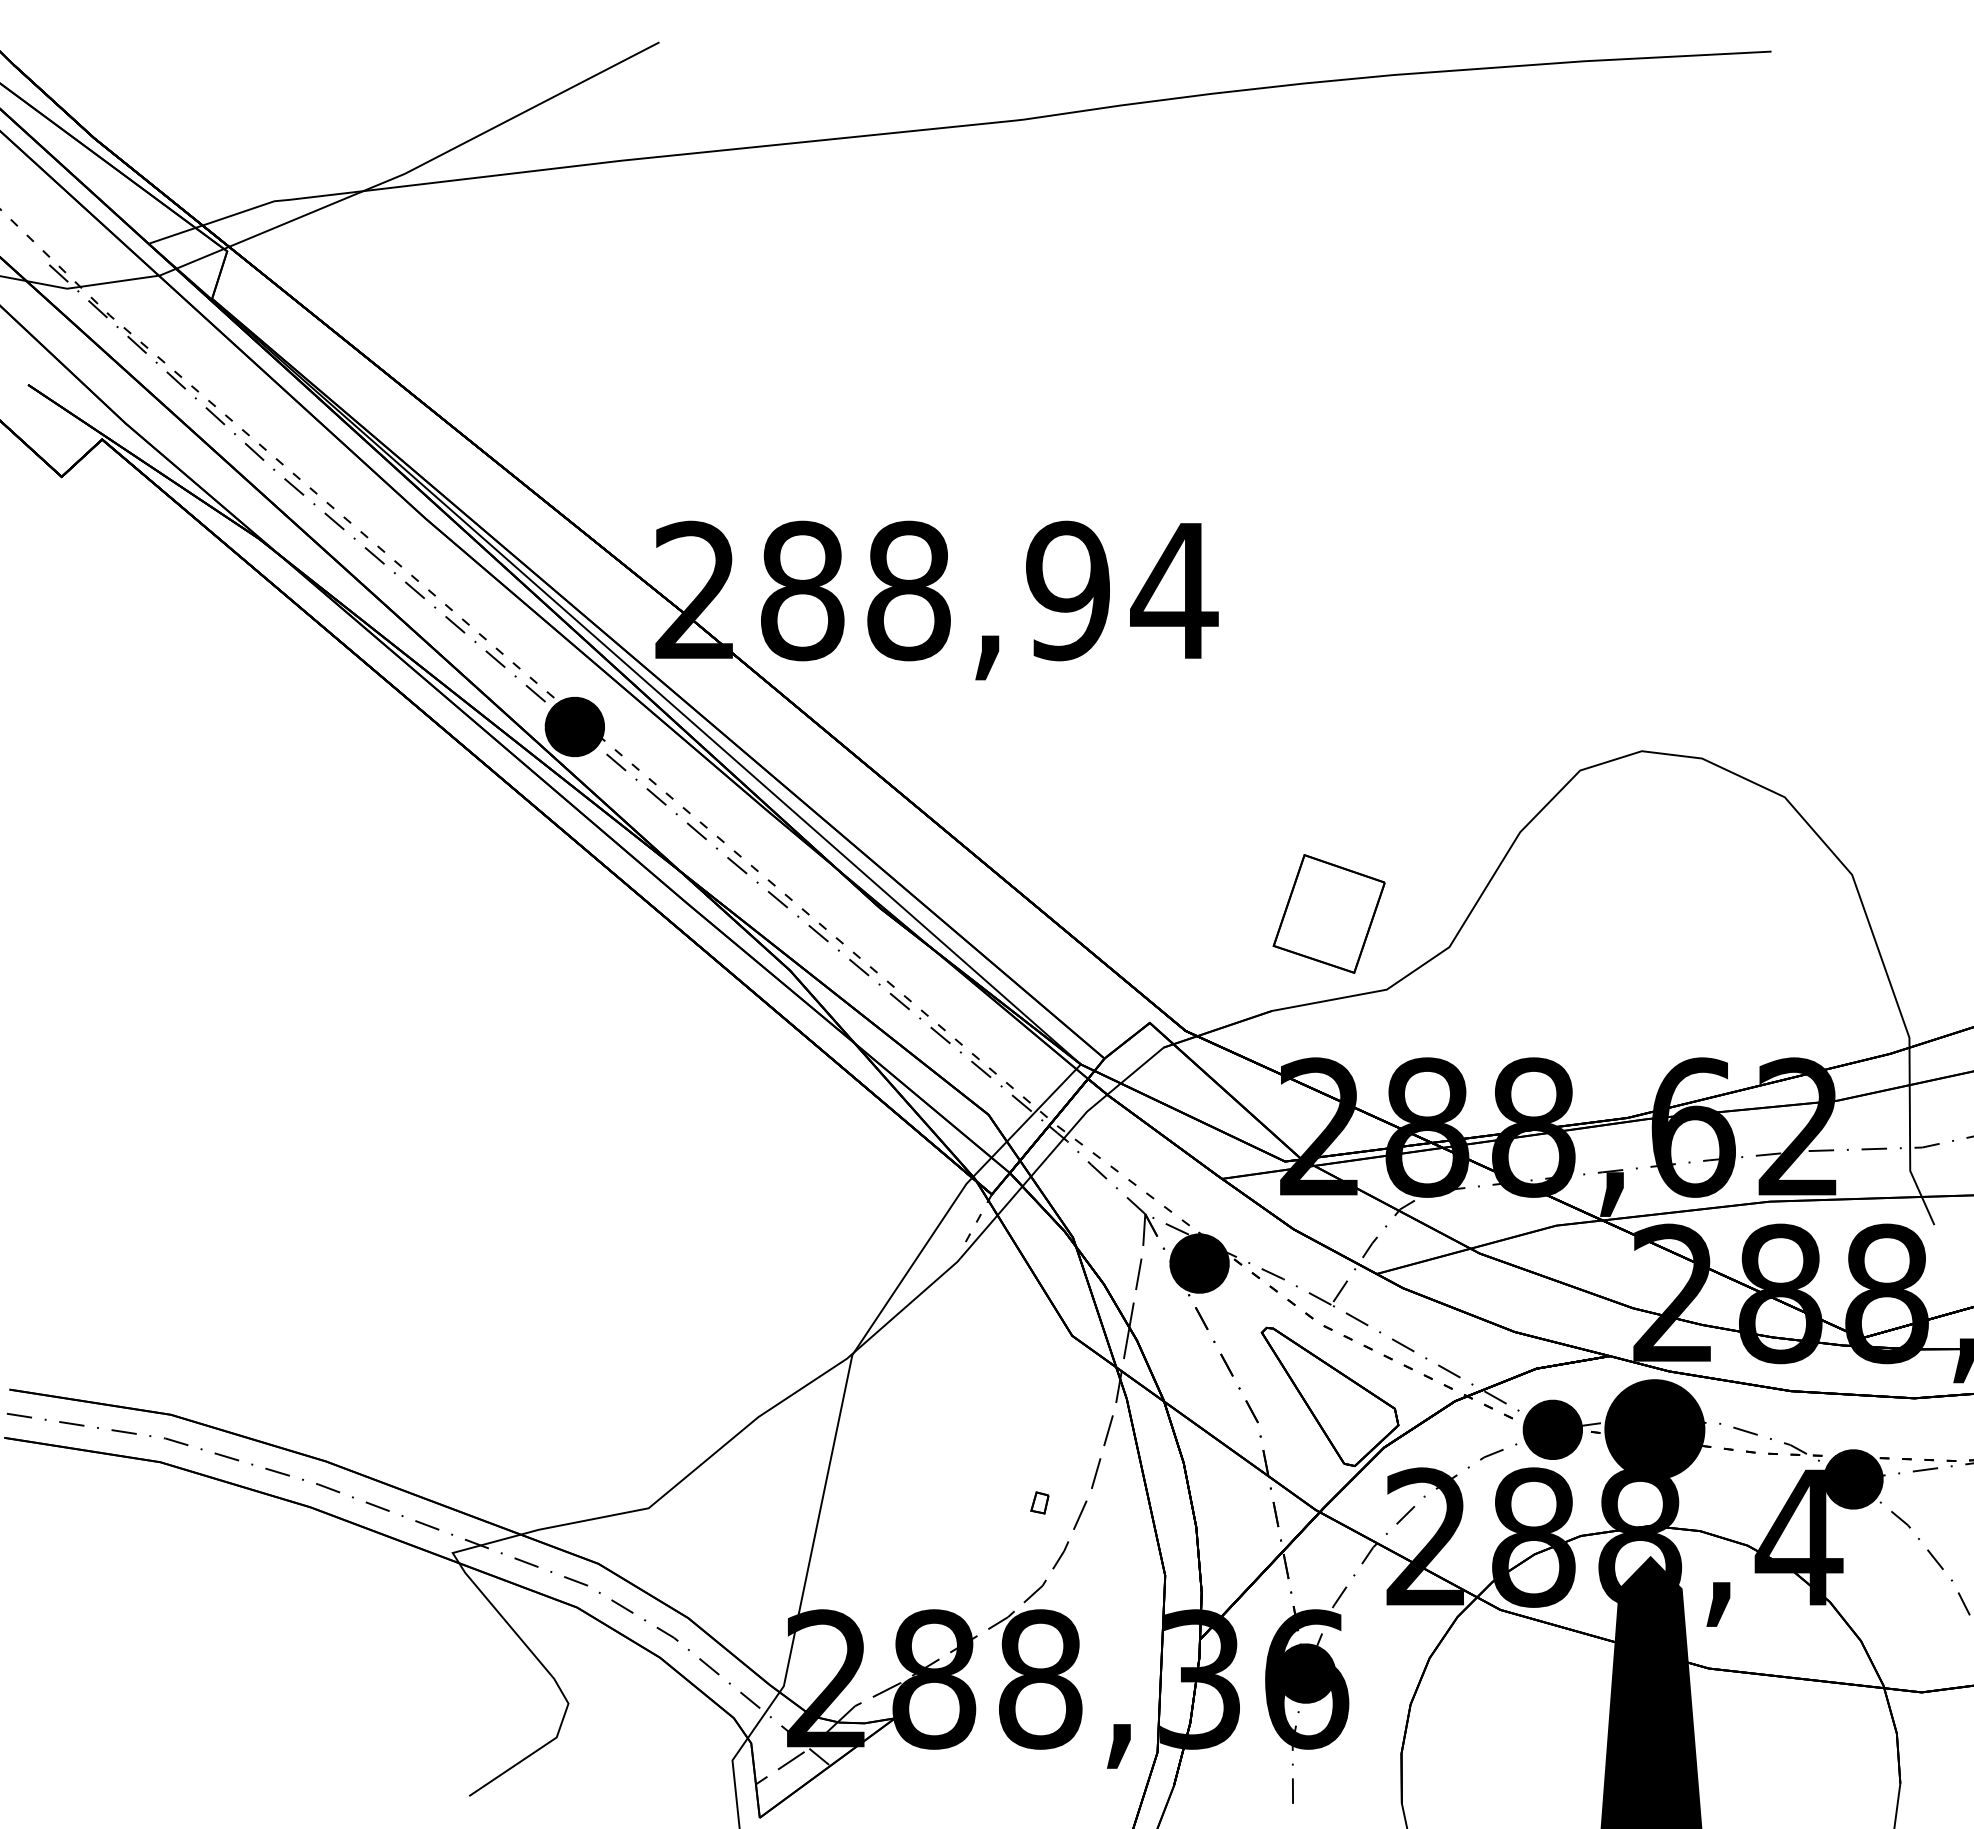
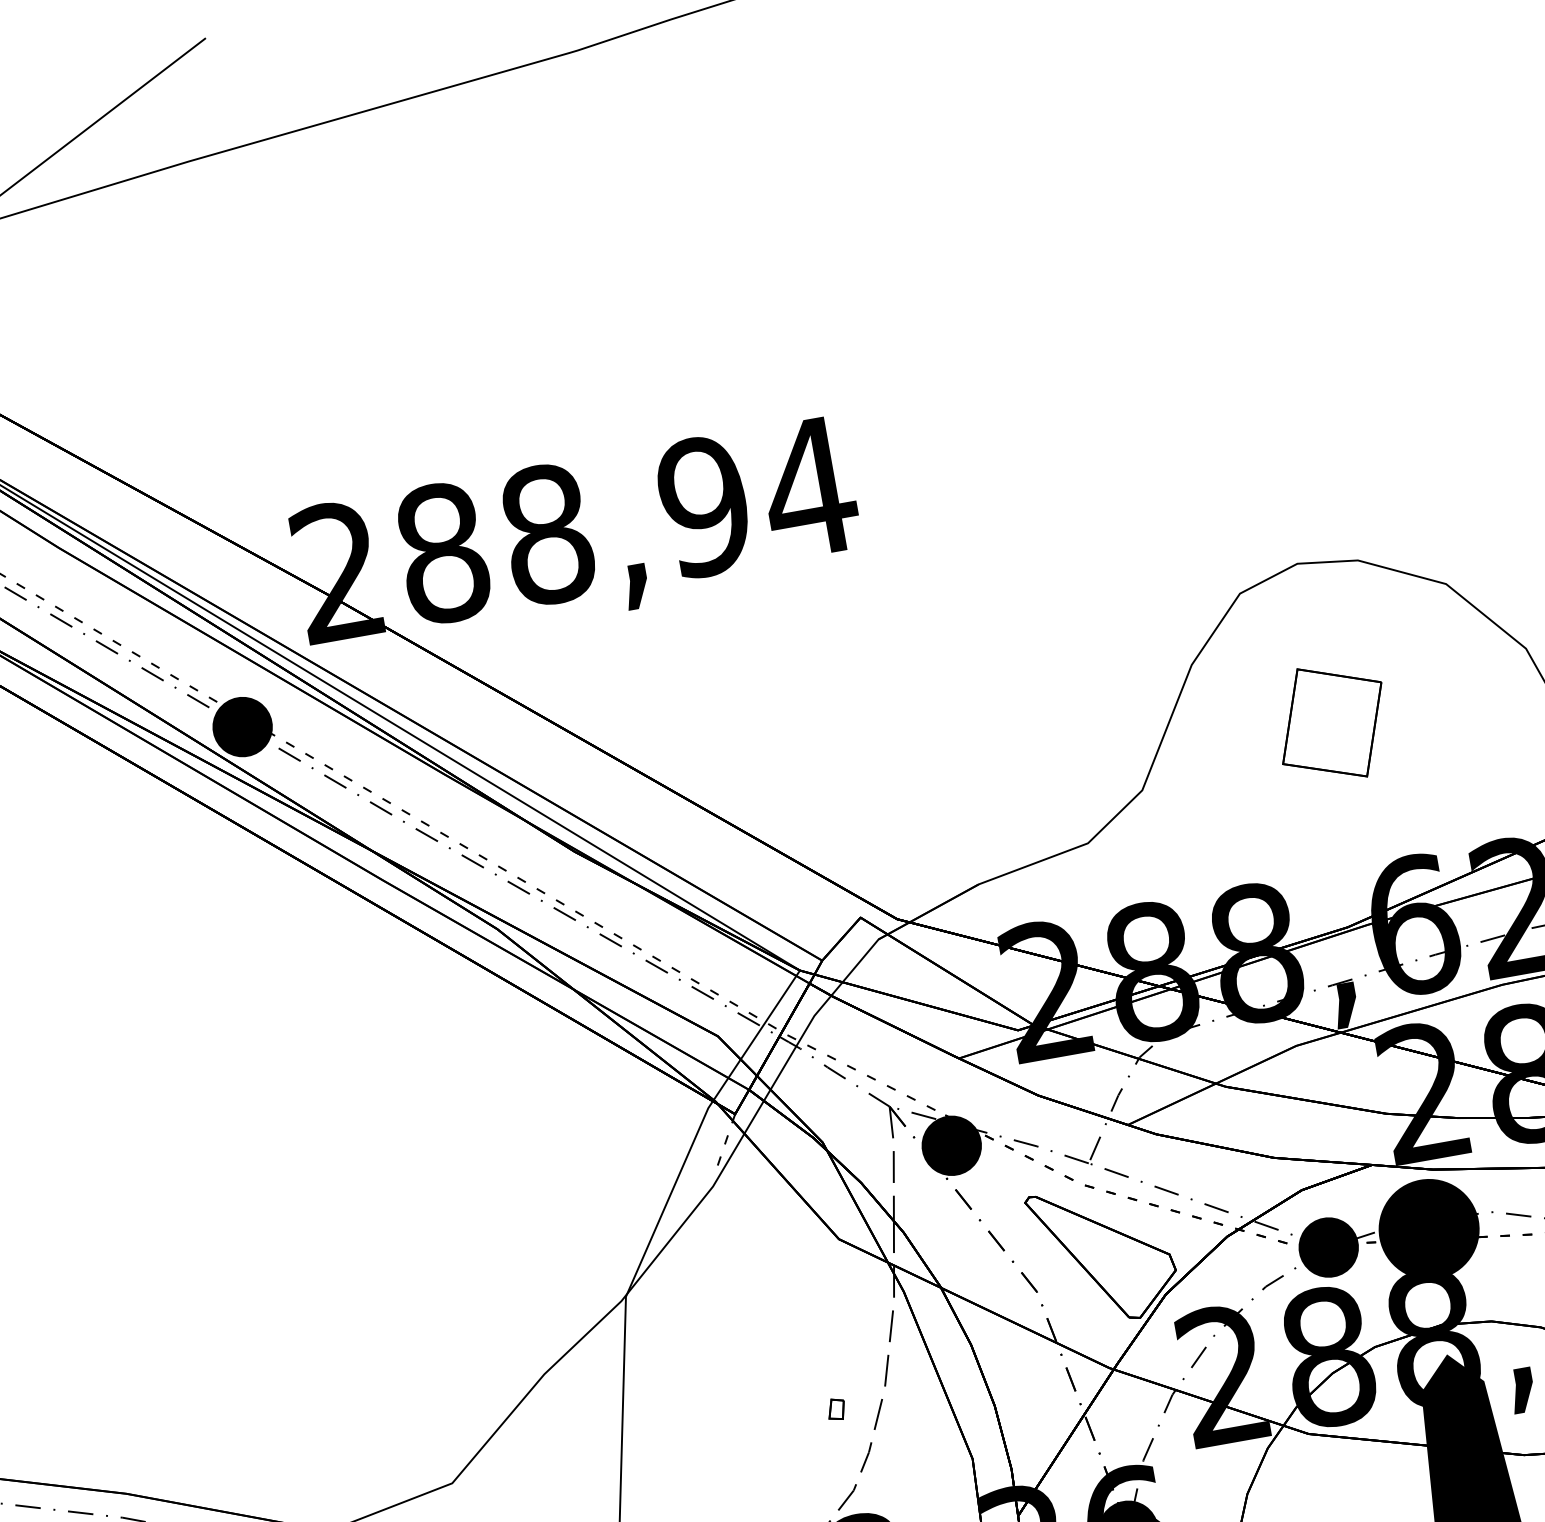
part: (1328, 913) -> (1331, 722), moved

